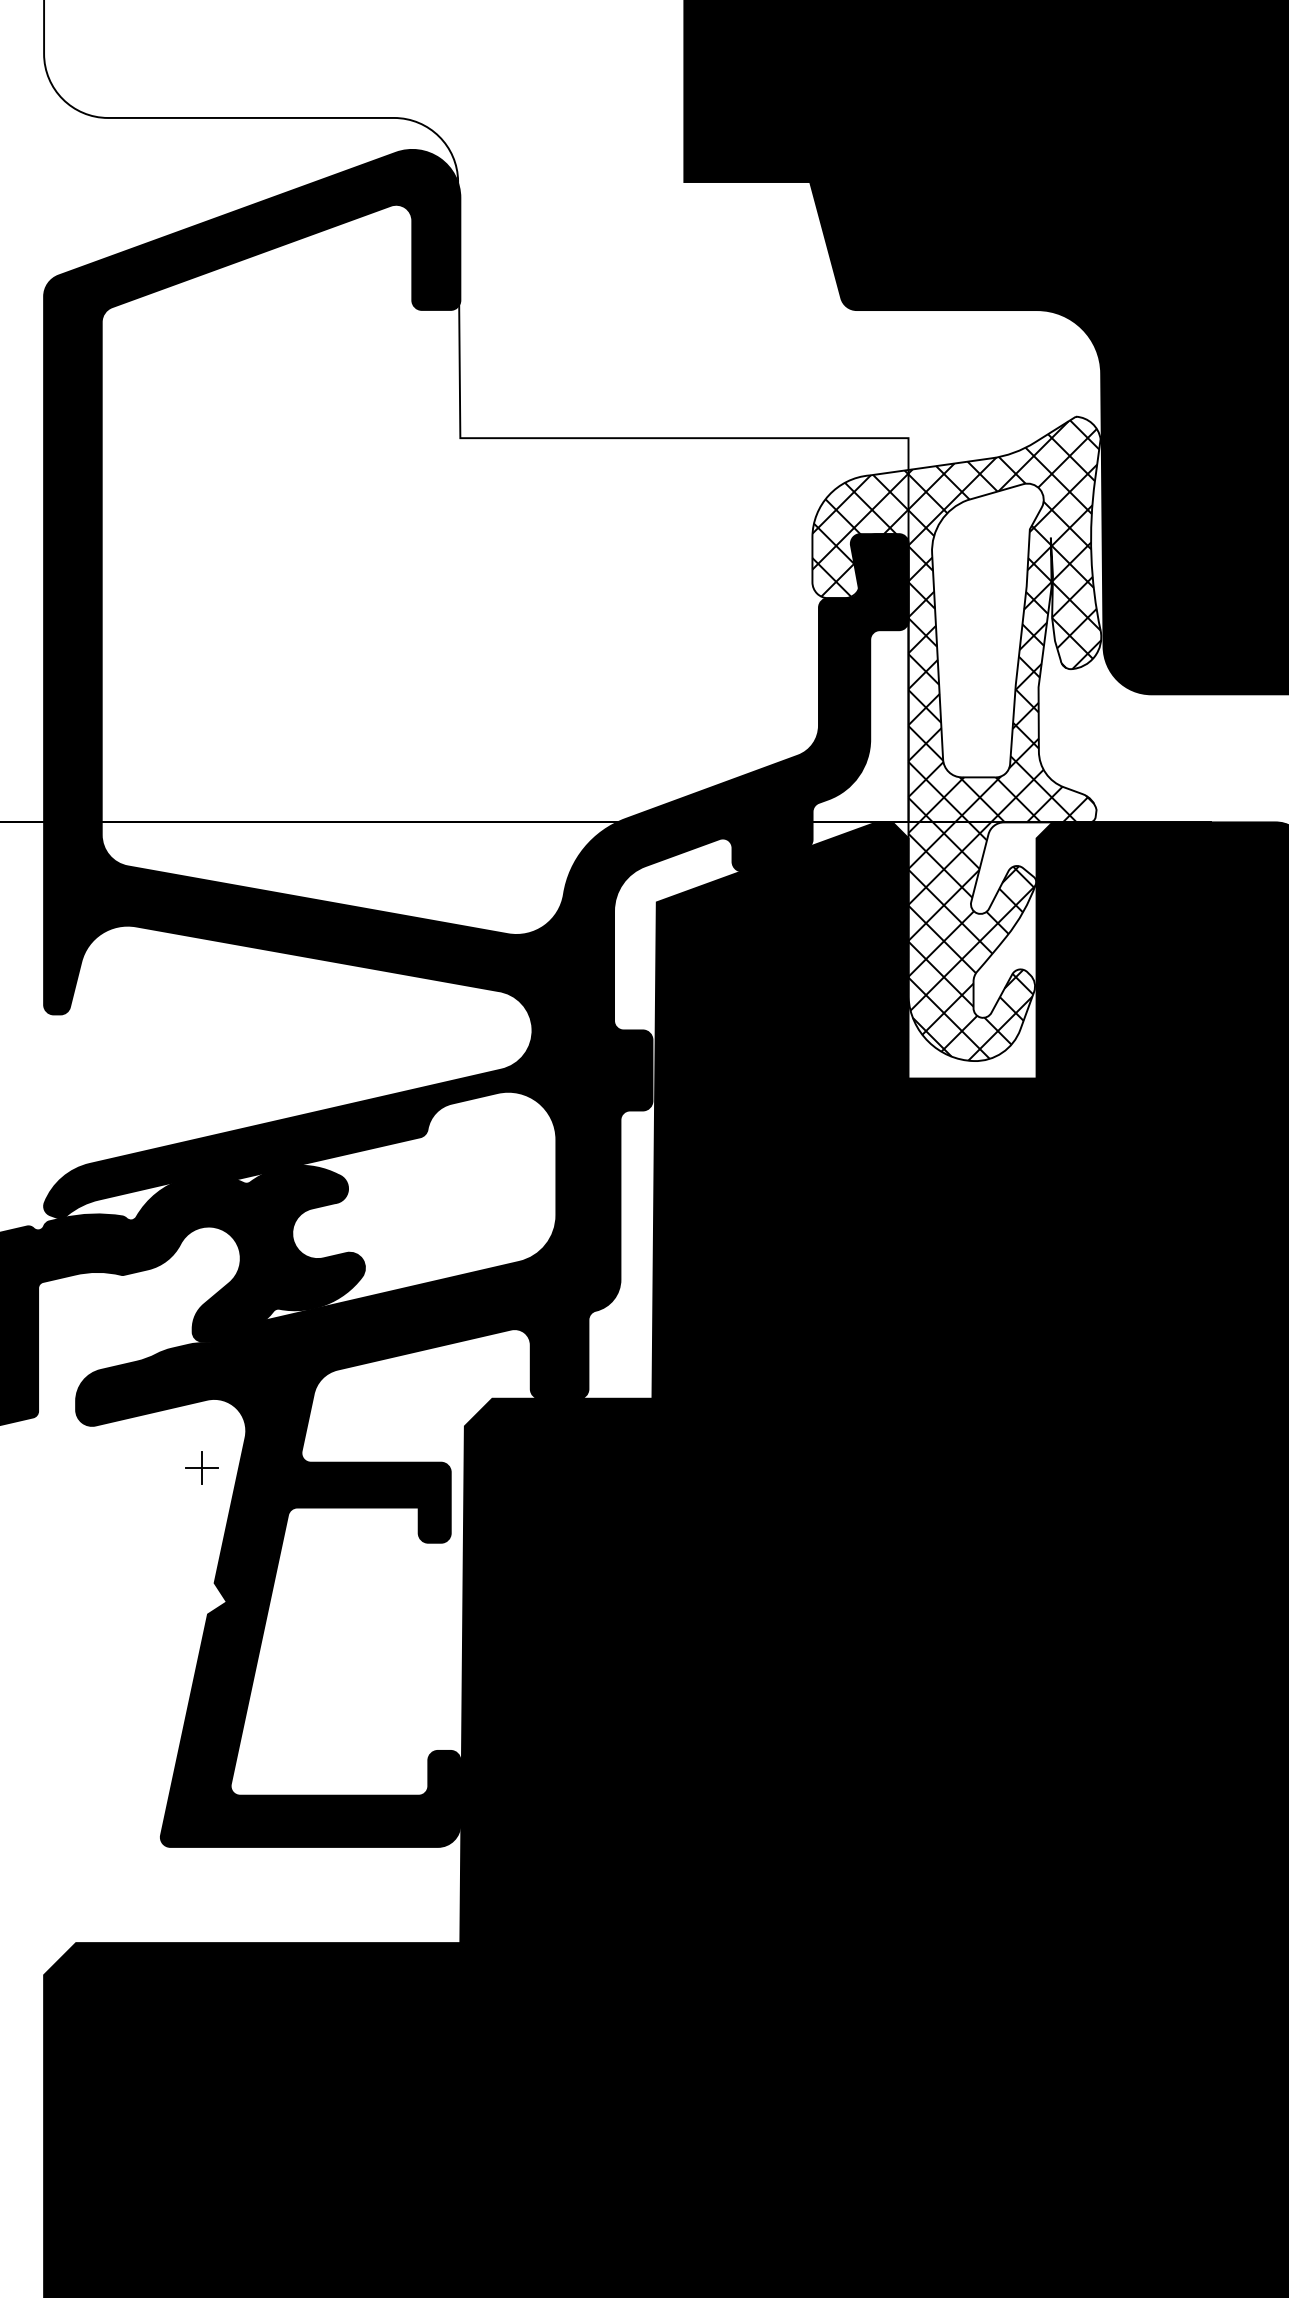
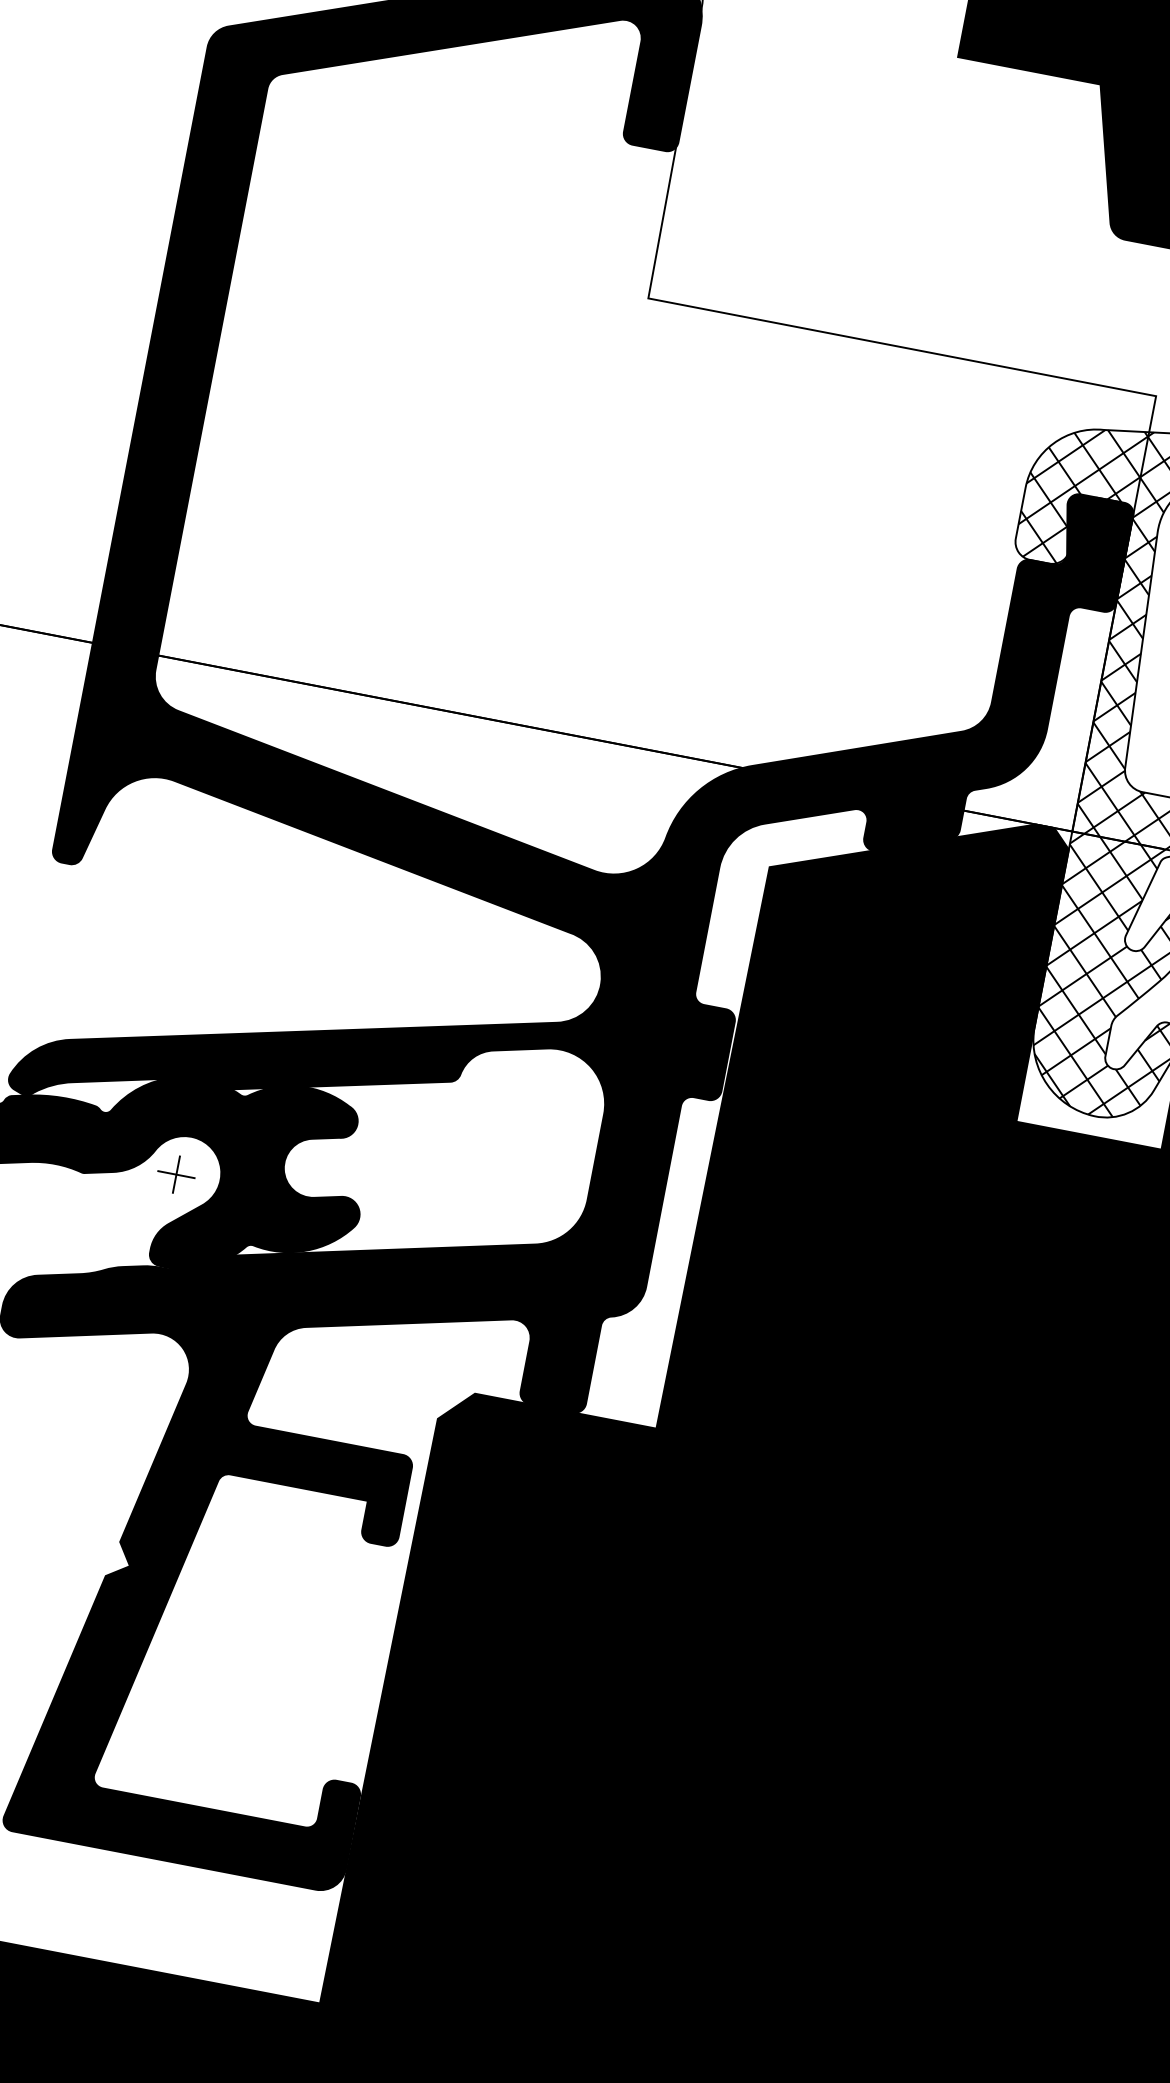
part: (201, 1467) -> (175, 1173), moved

